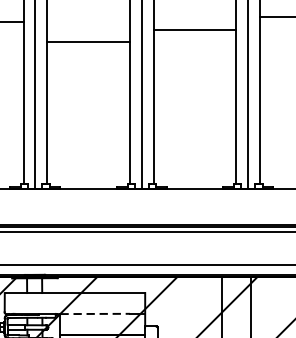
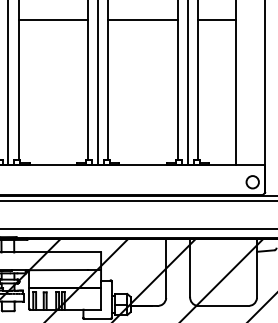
line: (195, 29) -> (143, 19), moved
line: (88, 41) -> (53, 19), moved
line: (95, 314) -> (59, 270), dashed -> solid

